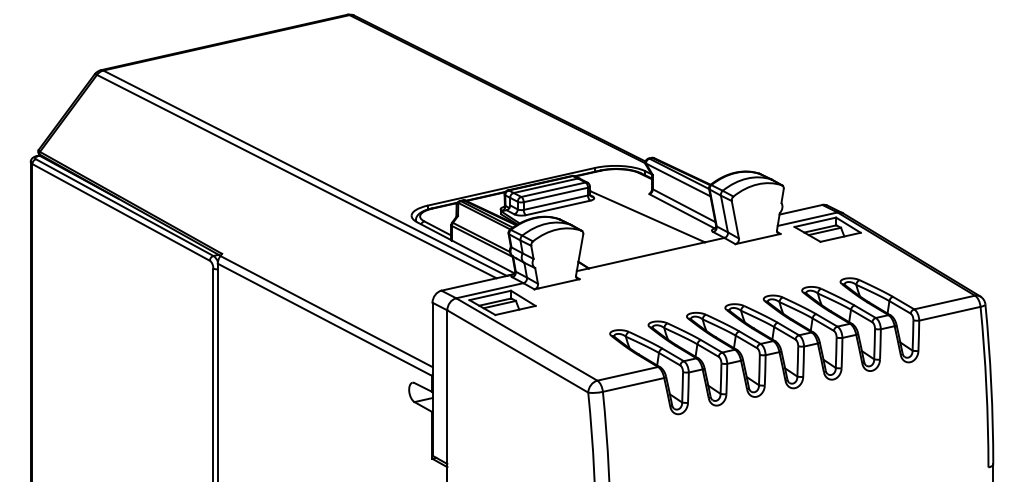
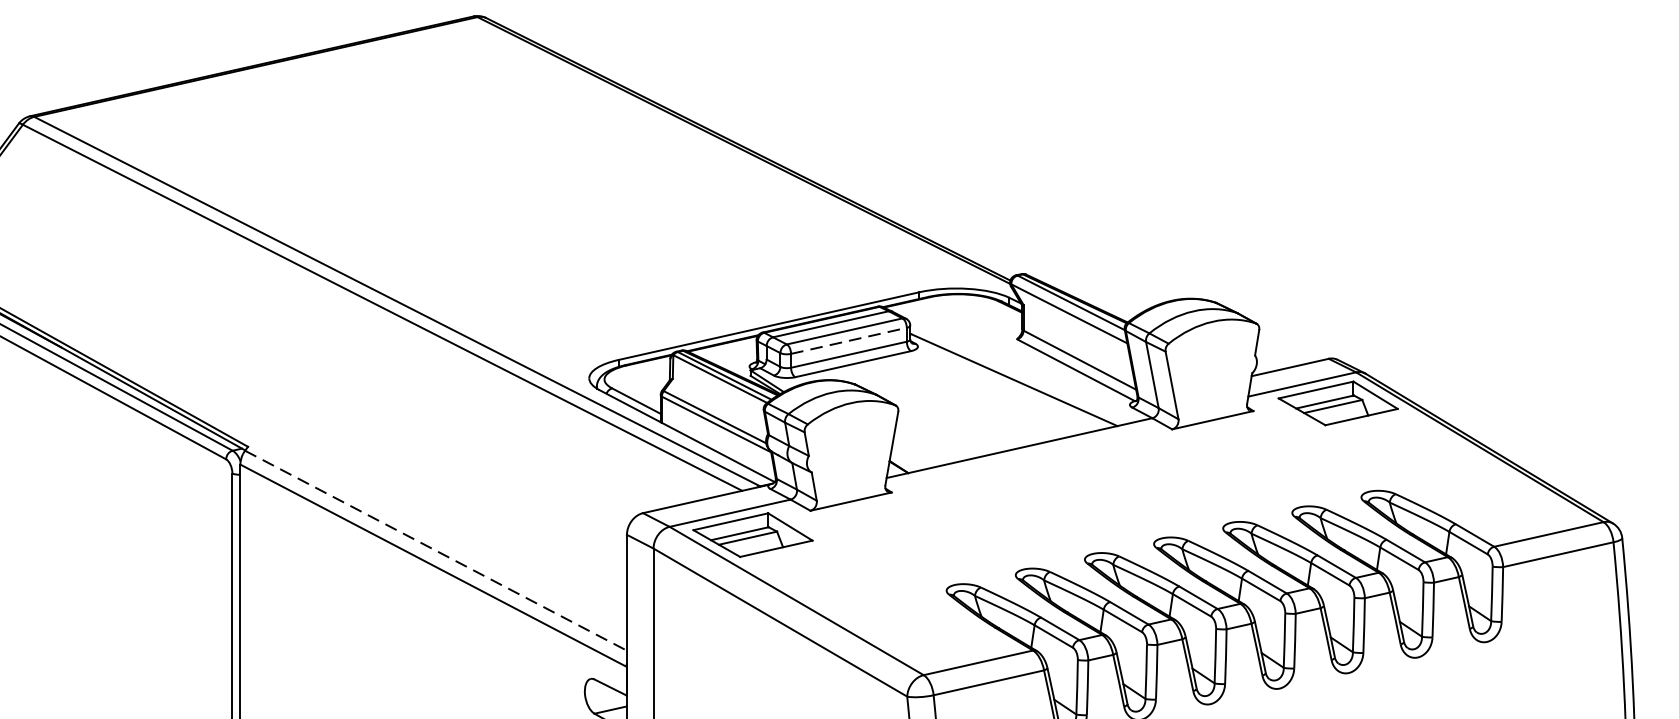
line: (555, 194) -> (848, 340), solid -> dashed
line: (326, 311) -> (436, 550), solid -> dashed

